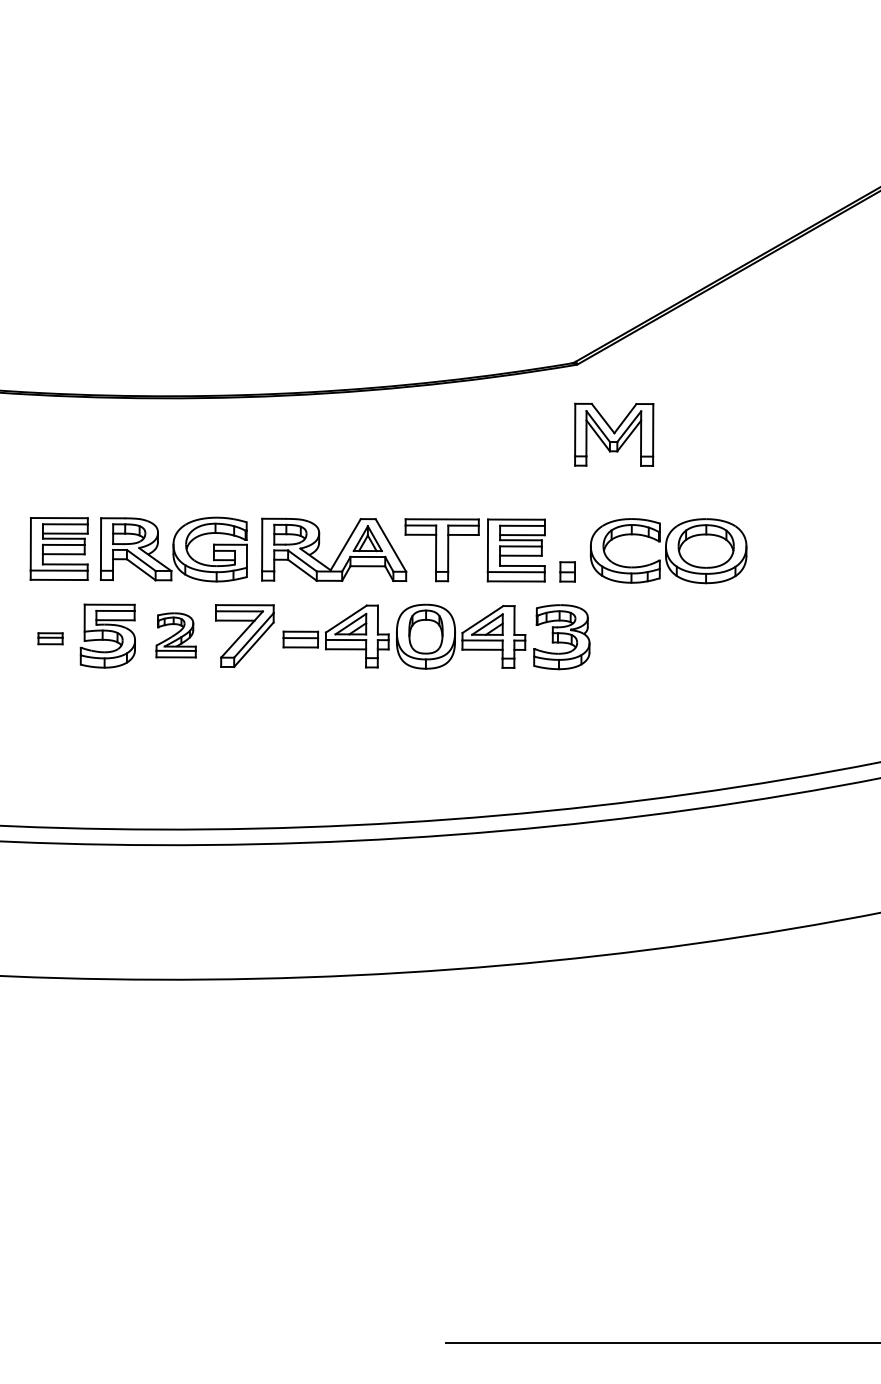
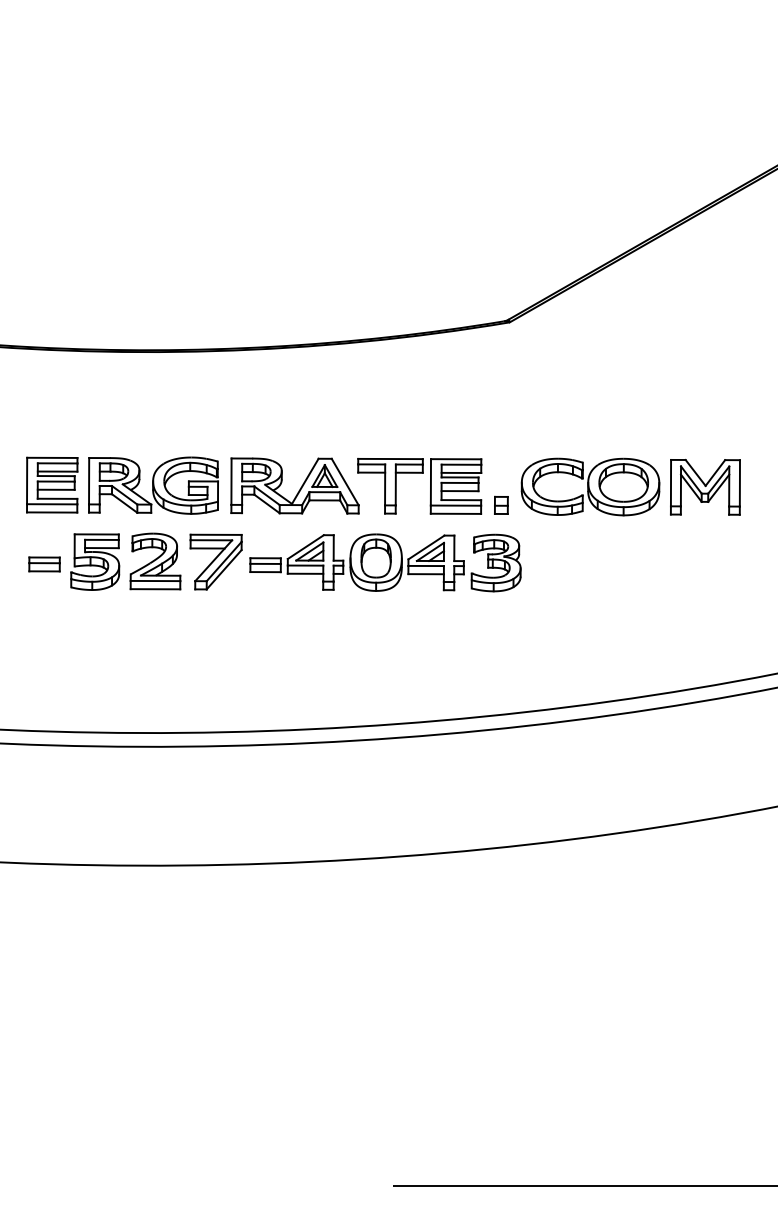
part: (614, 433) -> (705, 486), moved
part: (176, 635) -> (155, 561), size x1.43
part: (50, 638) -> (44, 564), size x1.43

